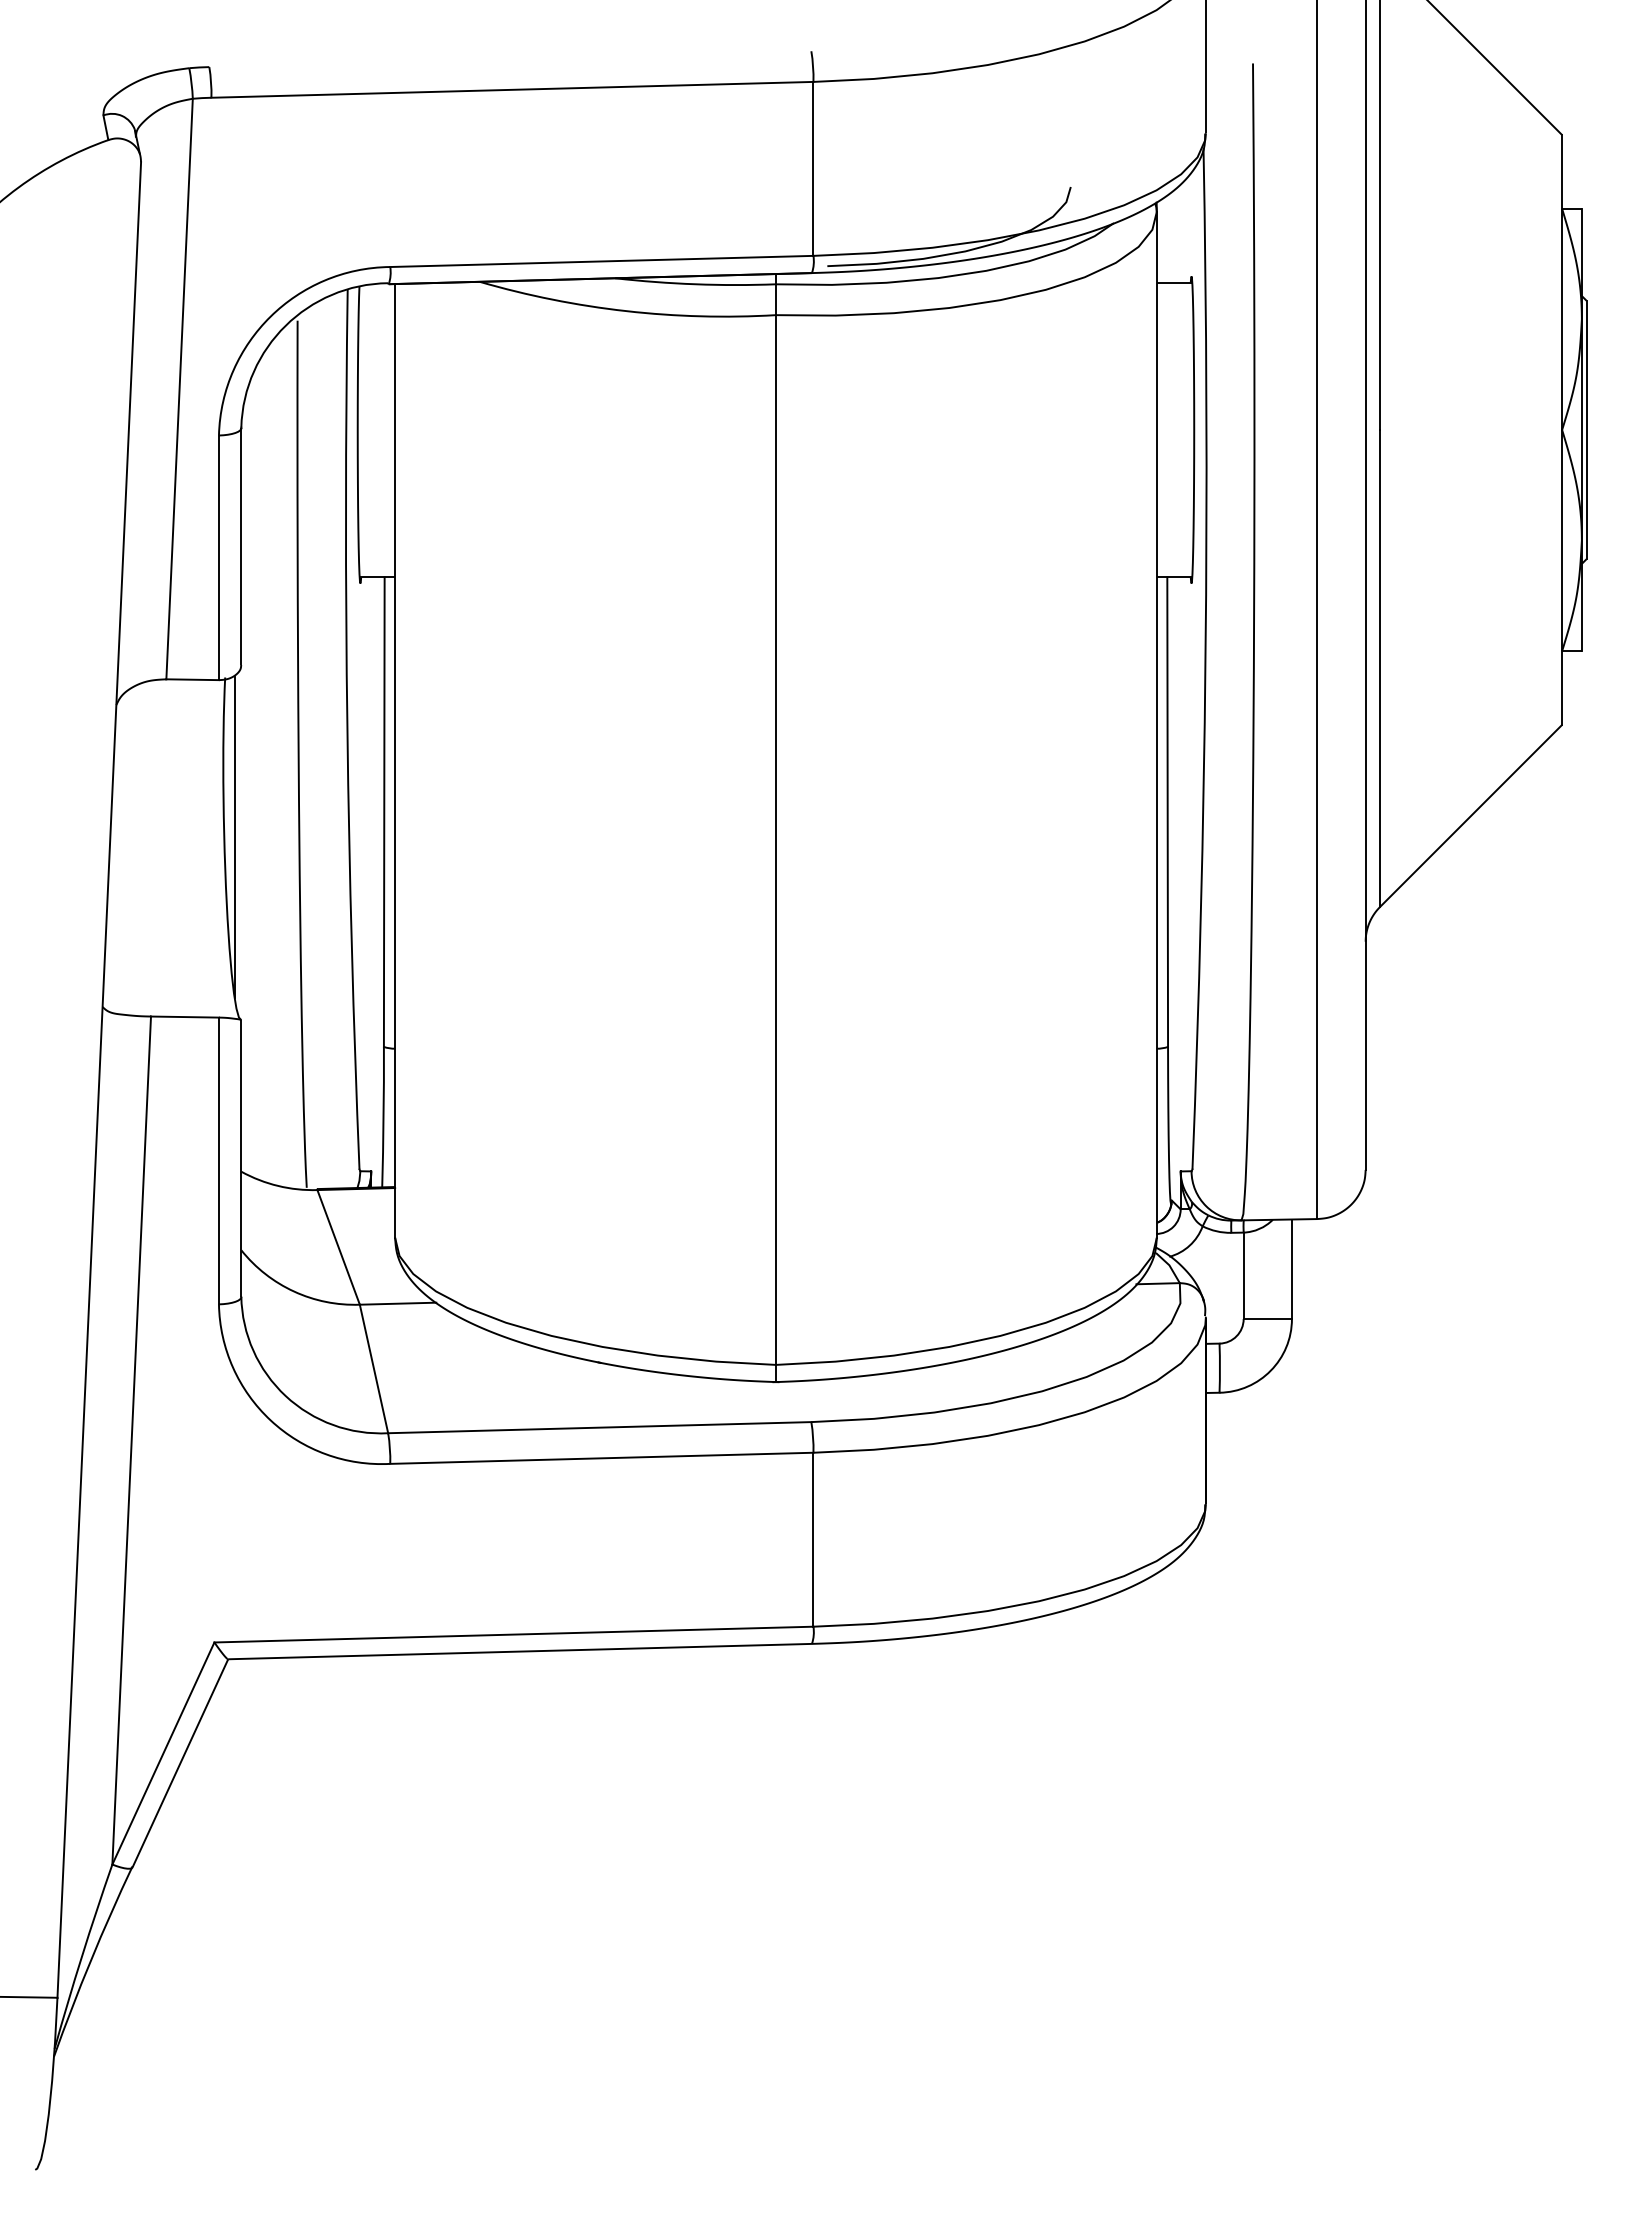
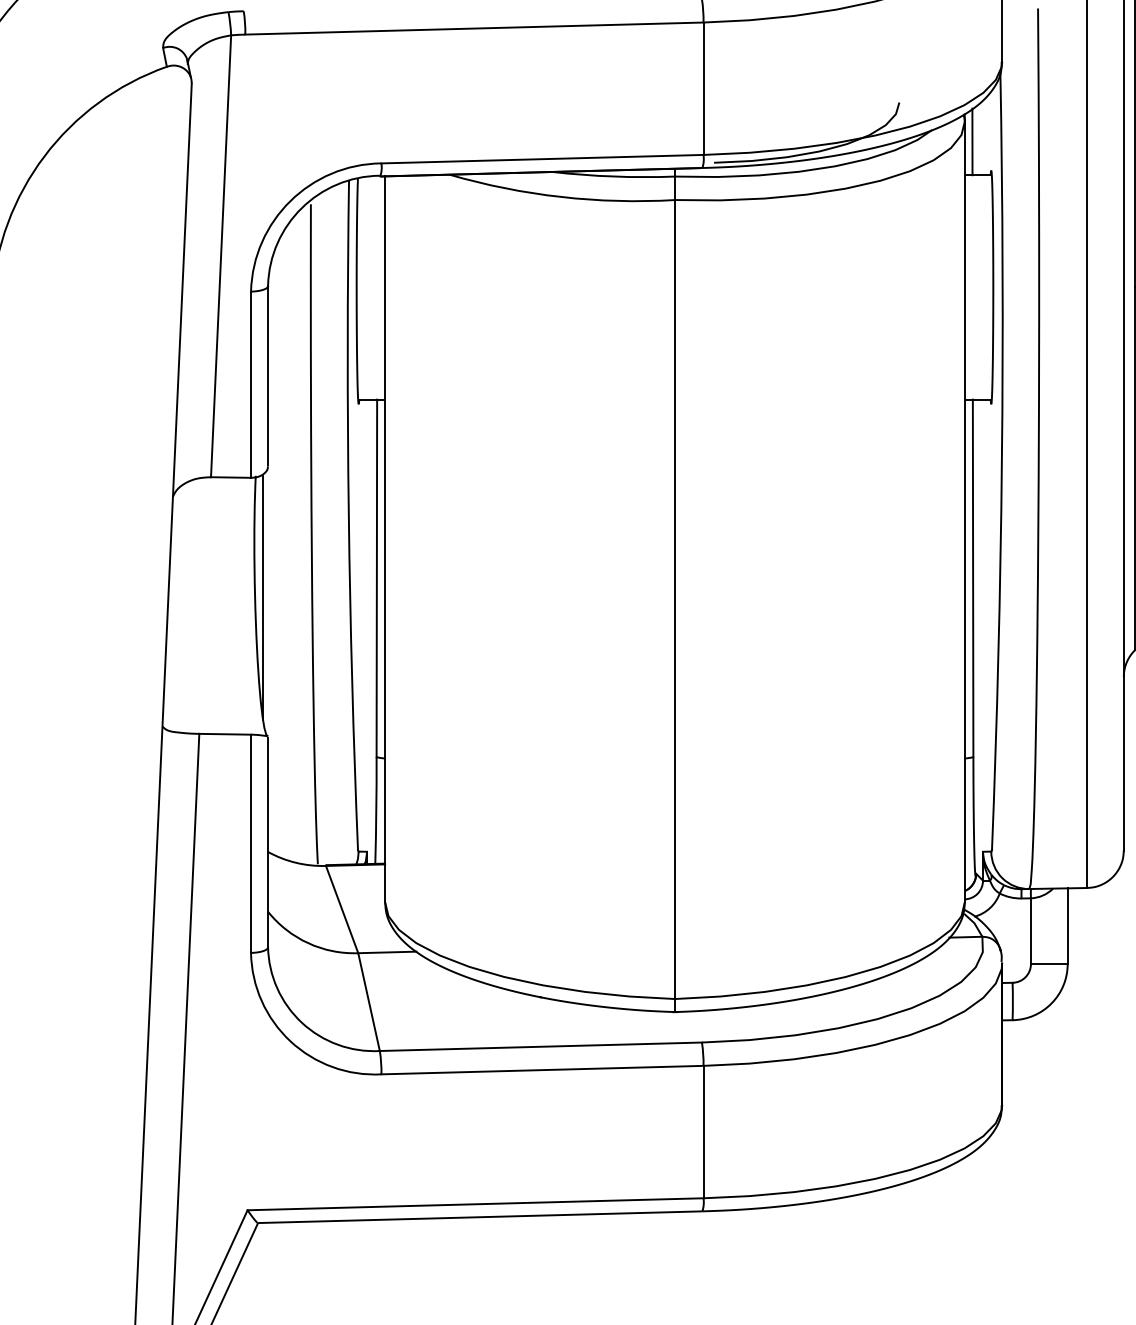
line: (1166, 238) -> (972, 141), added

